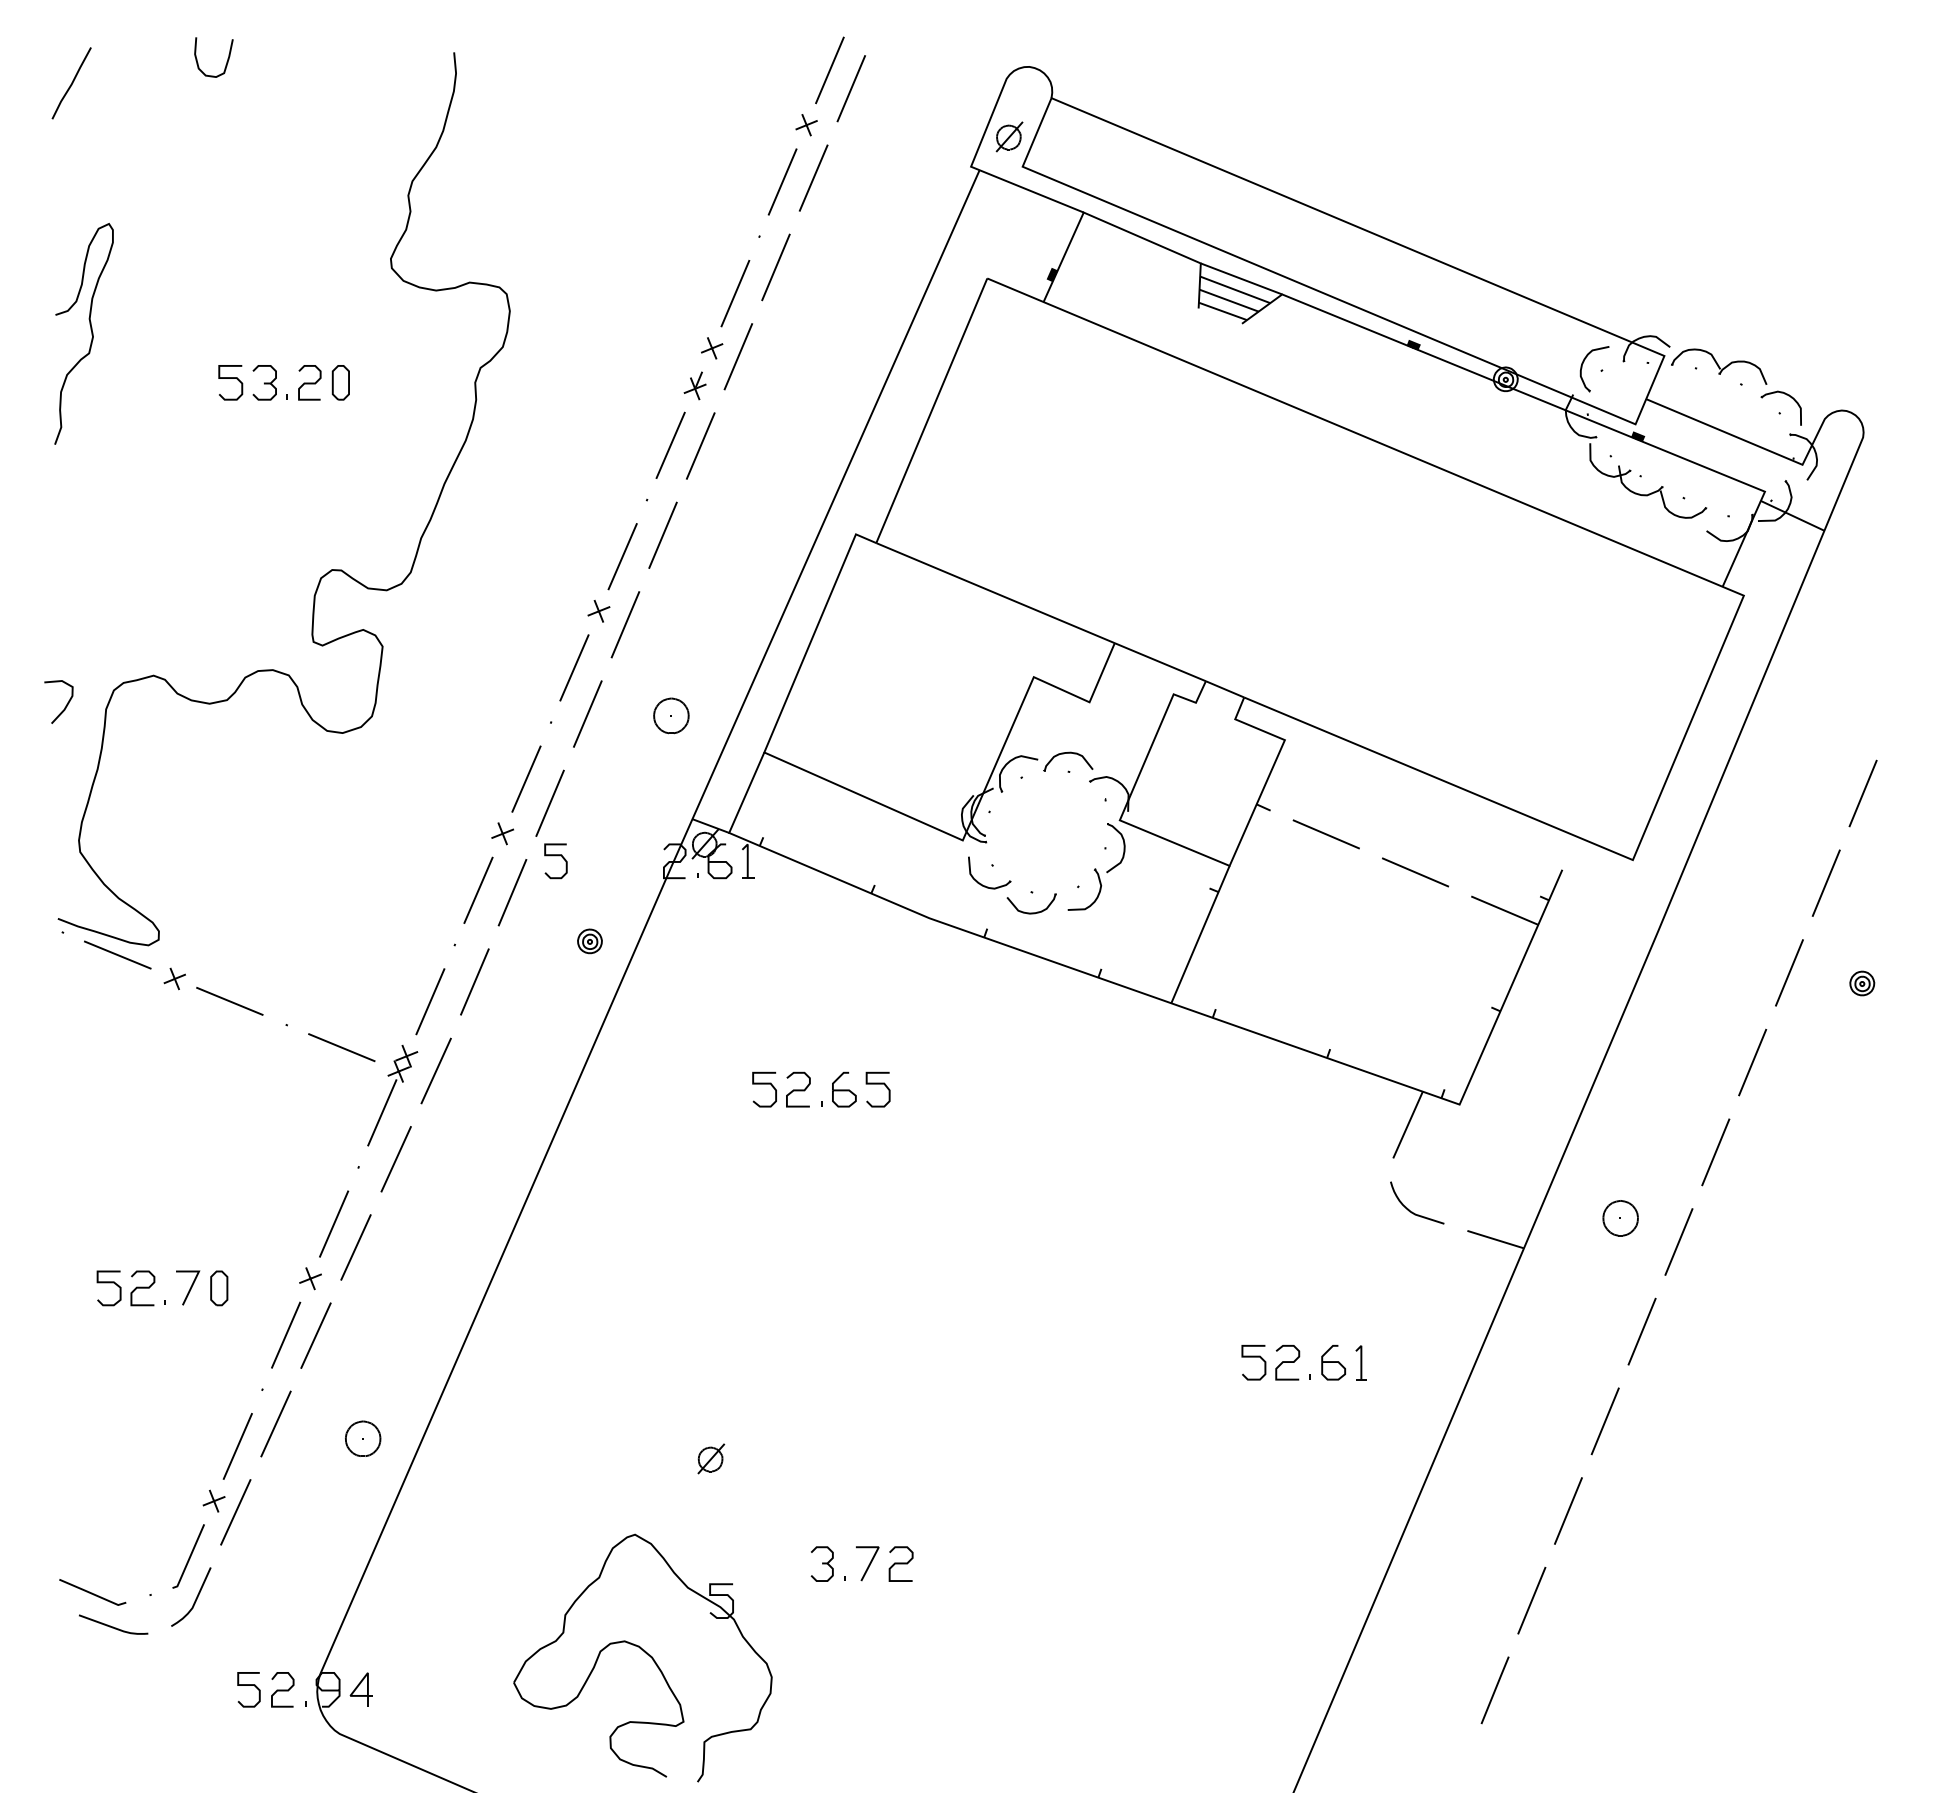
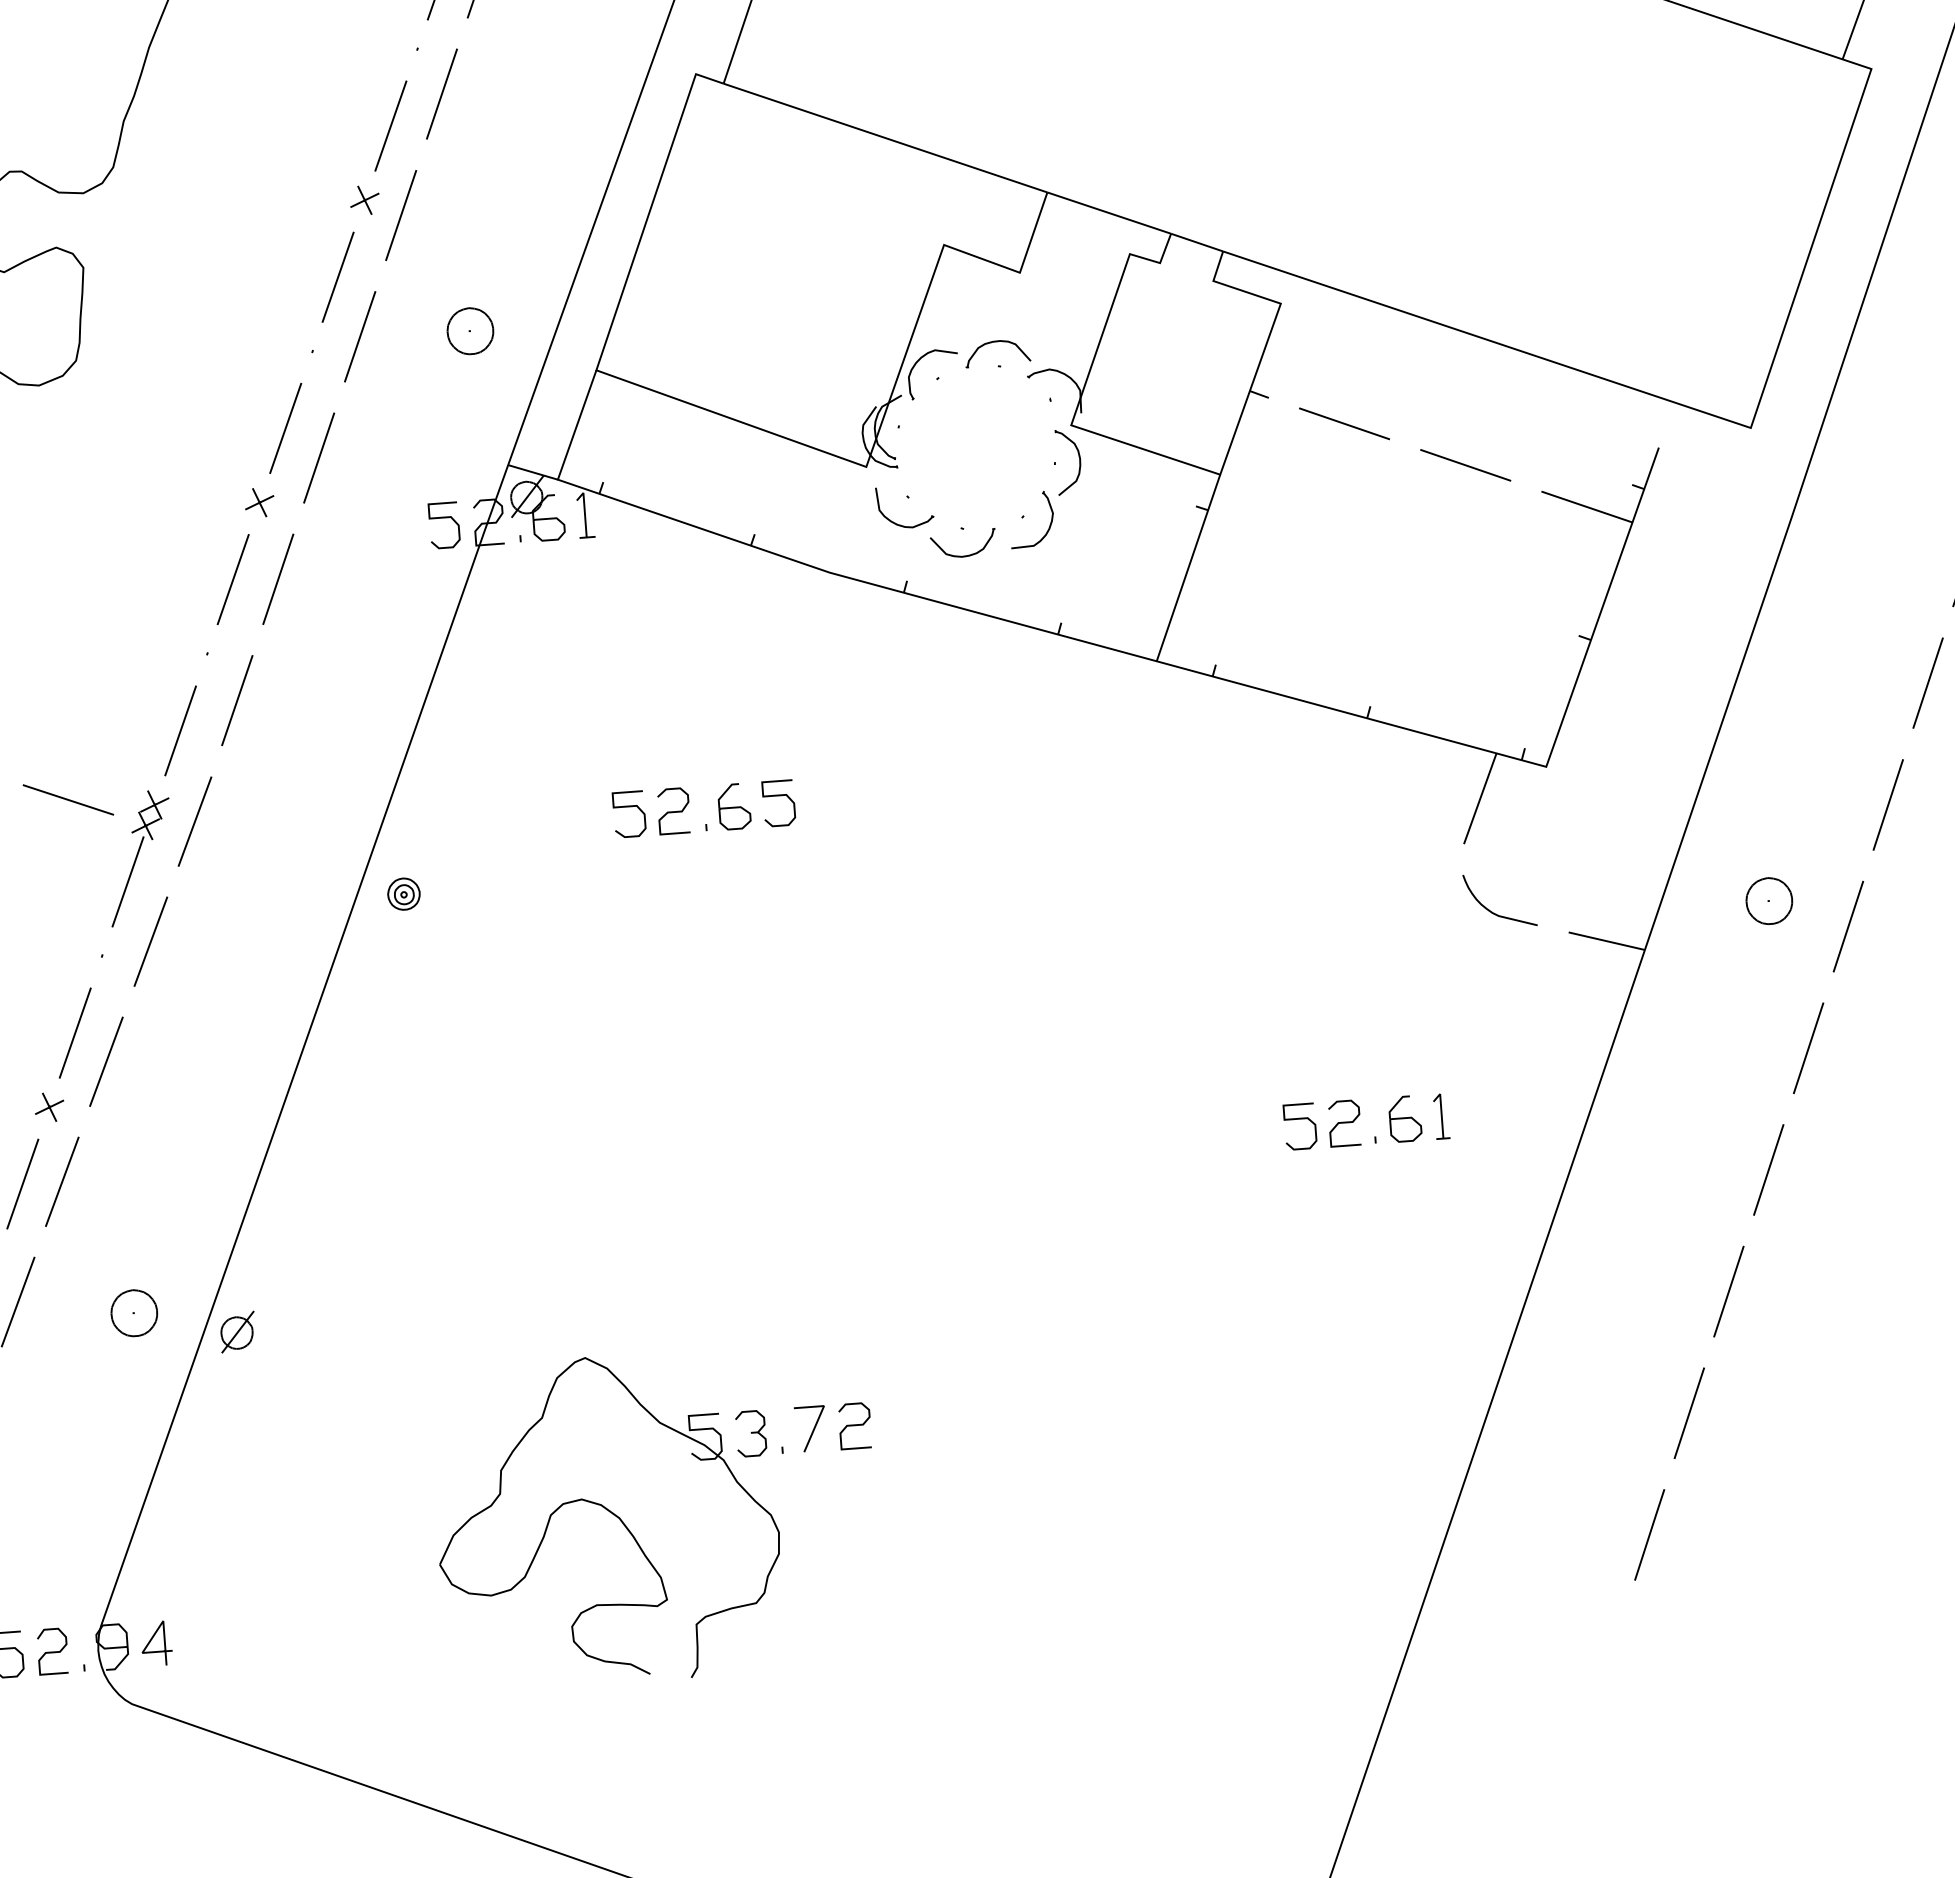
curve: (555, 856) -> (443, 519), moved
part: (589, 941) -> (403, 894), moved
part: (711, 1458) -> (238, 1331), moved
part: (642, 1657) -> (606, 1519), moved

